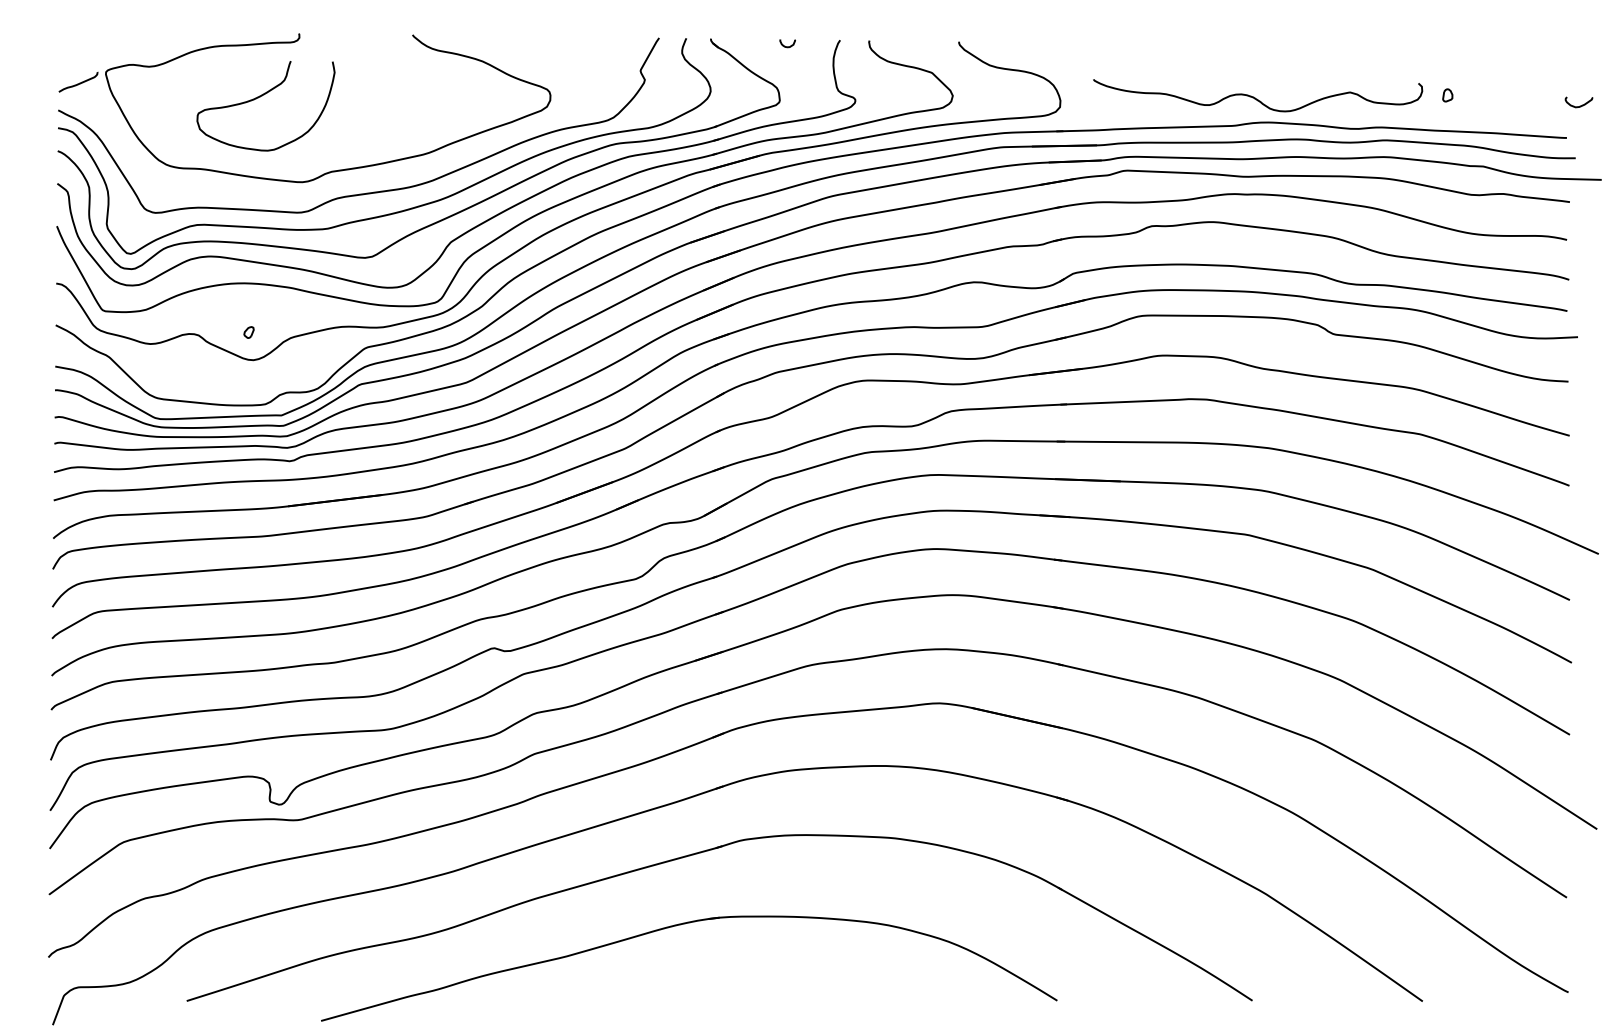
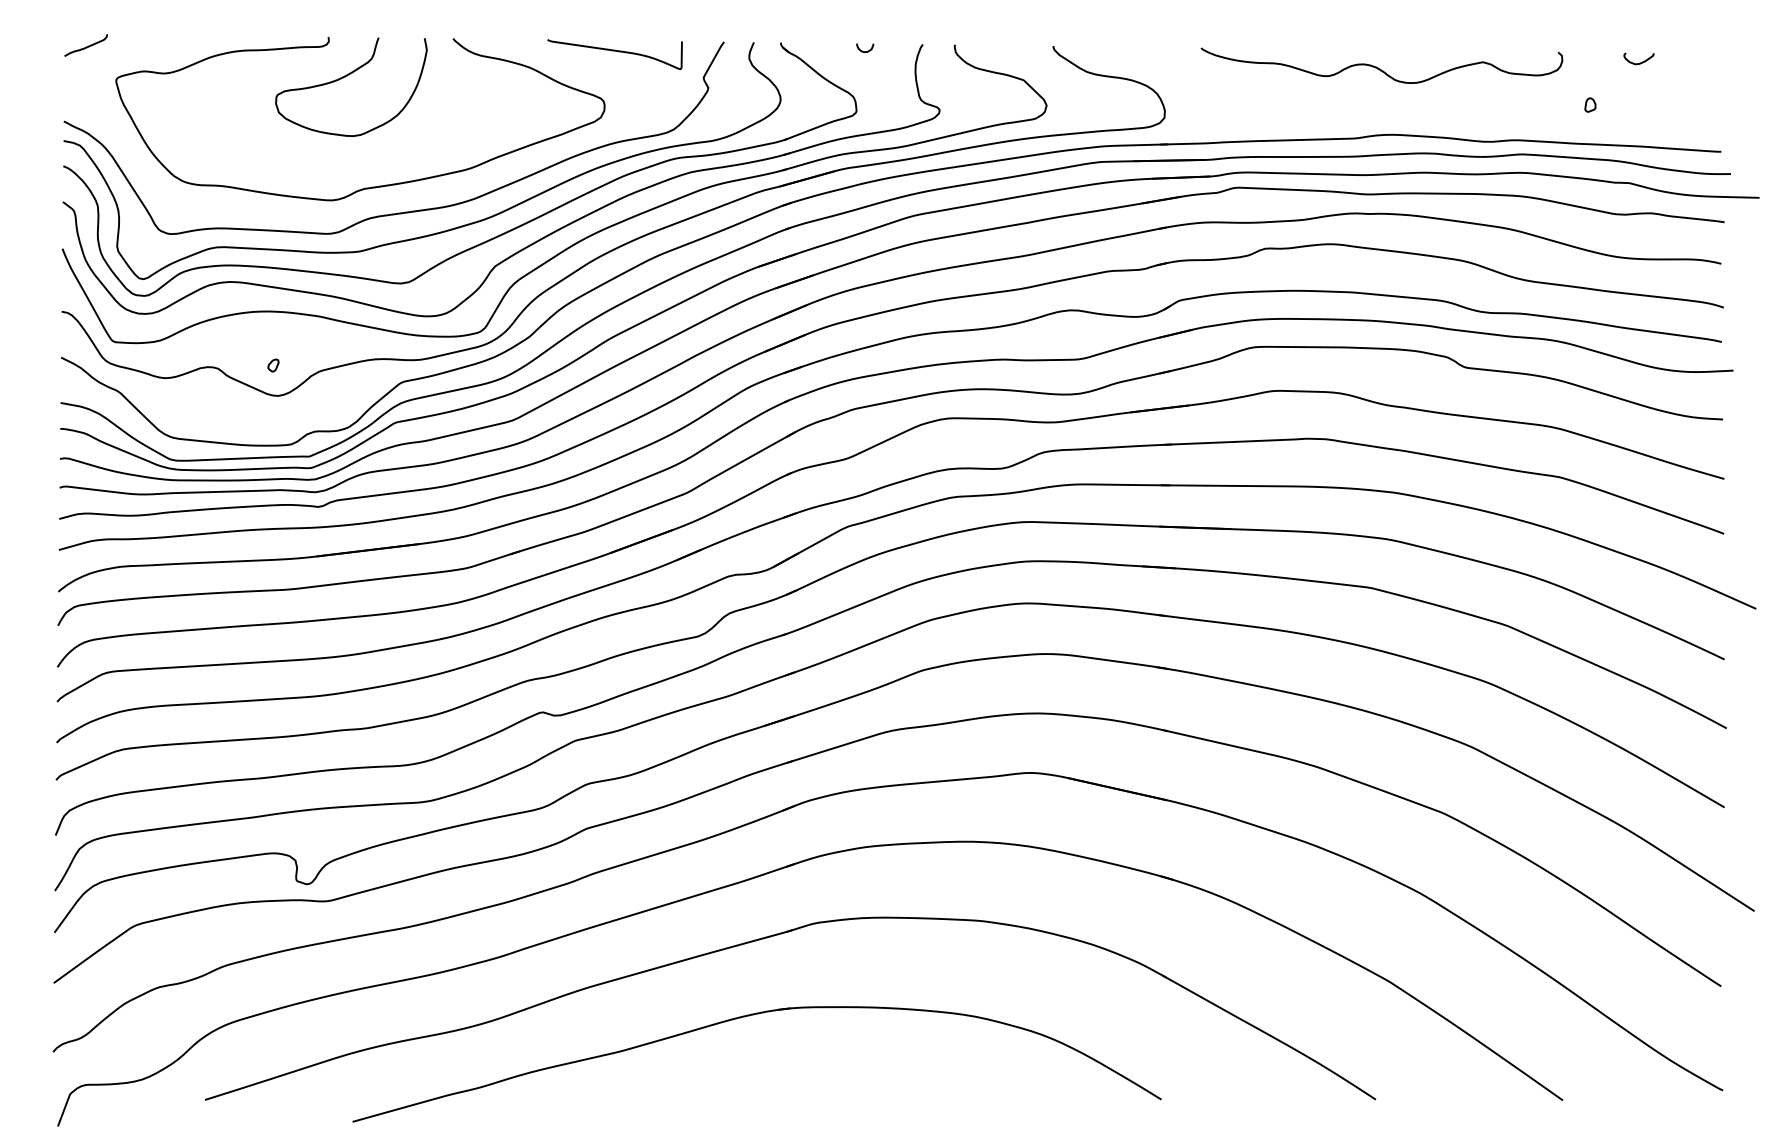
curve: (561, 47) -> (616, 52), added
curve: (79, 82) -> (87, 45), moved
curve: (260, 97) -> (345, 77), moved
curve: (1255, 97) -> (1379, 67), moved
curve: (1579, 105) -> (1639, 62), moved

